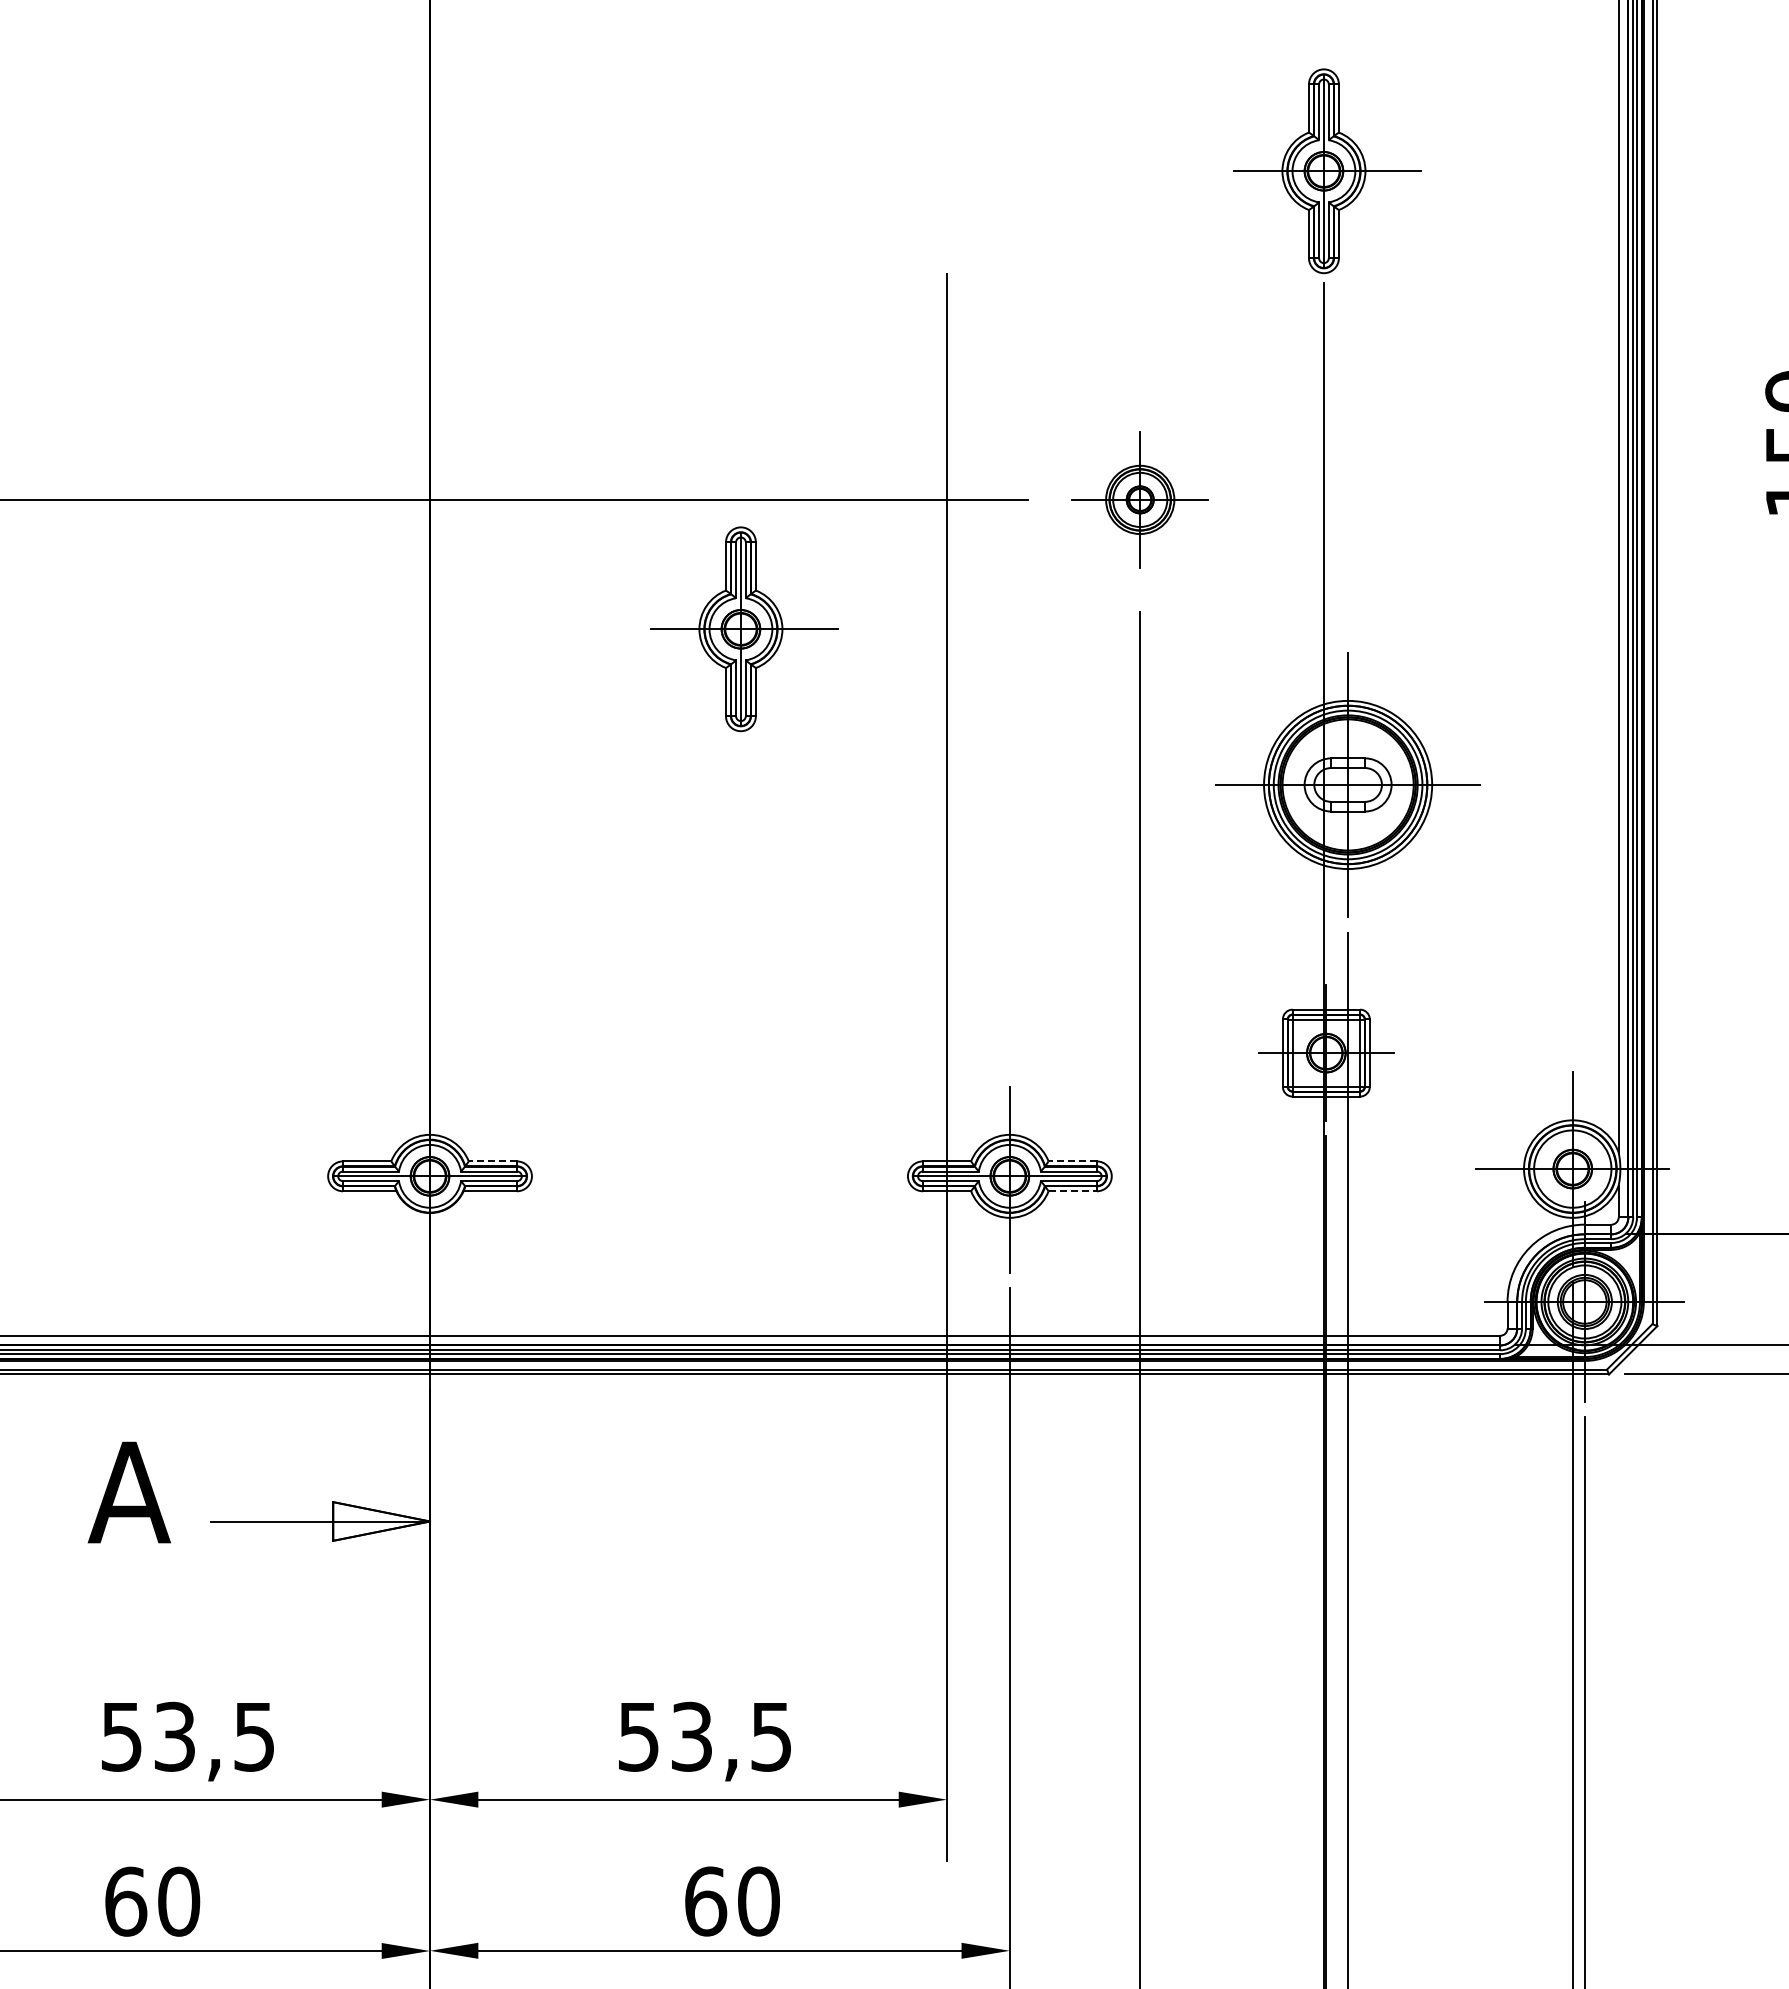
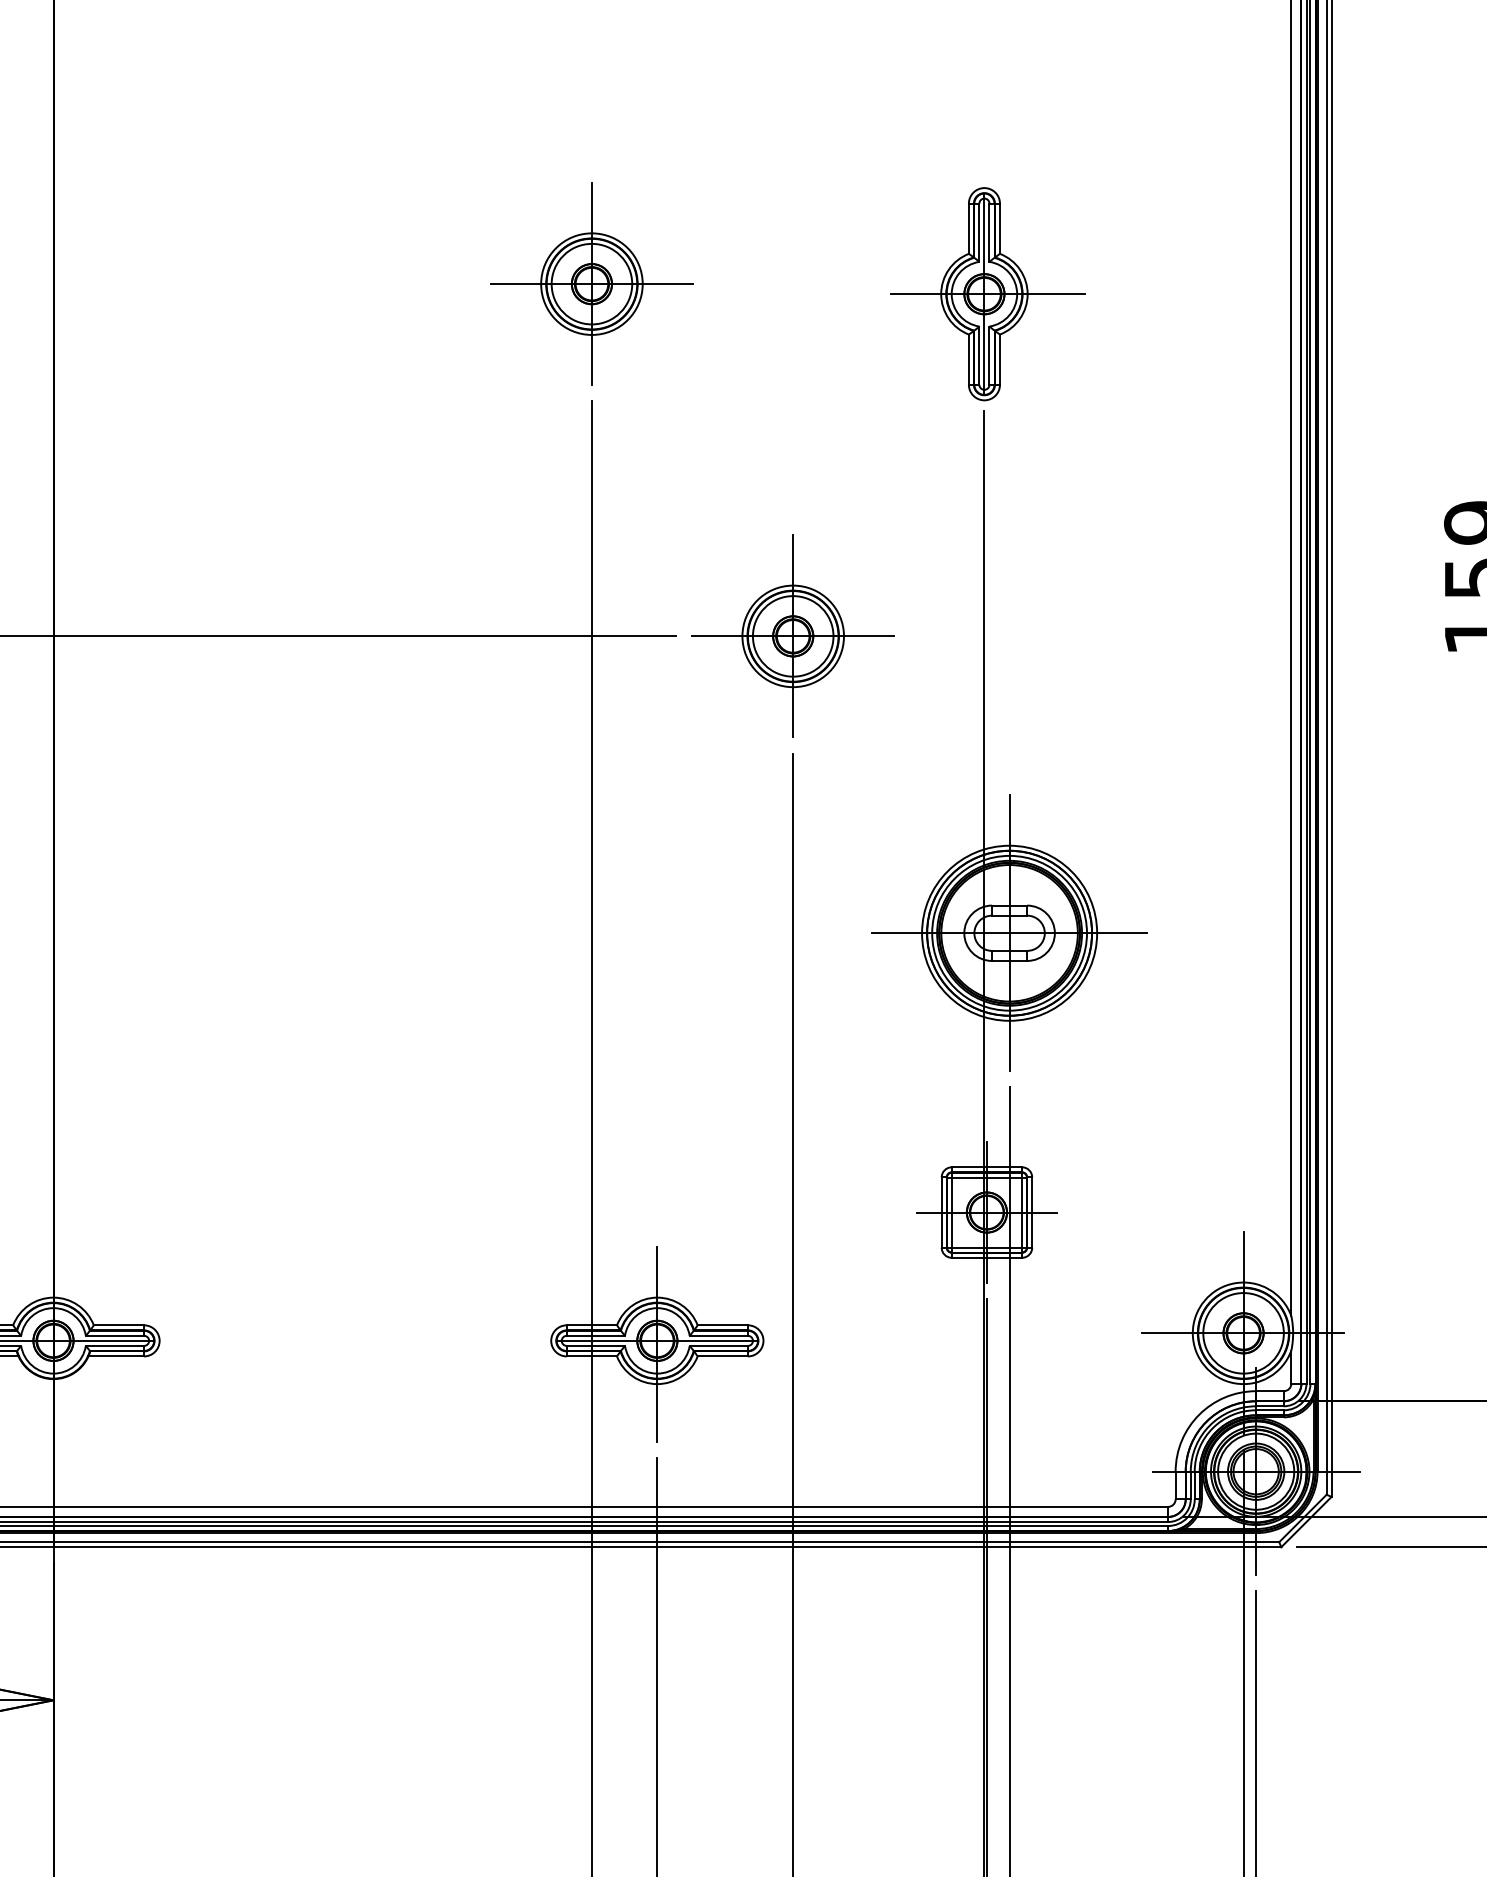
part: (946, 161) -> (591, 284), added
part: (1139, 499) -> (792, 636), size x1.43
part: (744, 629) -> (380, 771), removed
line: (492, 1161) -> (118, 1325), dashed -> solid
line: (1072, 1161) -> (722, 1325), dashed -> solid
line: (1073, 1191) -> (723, 1356), dashed -> solid

